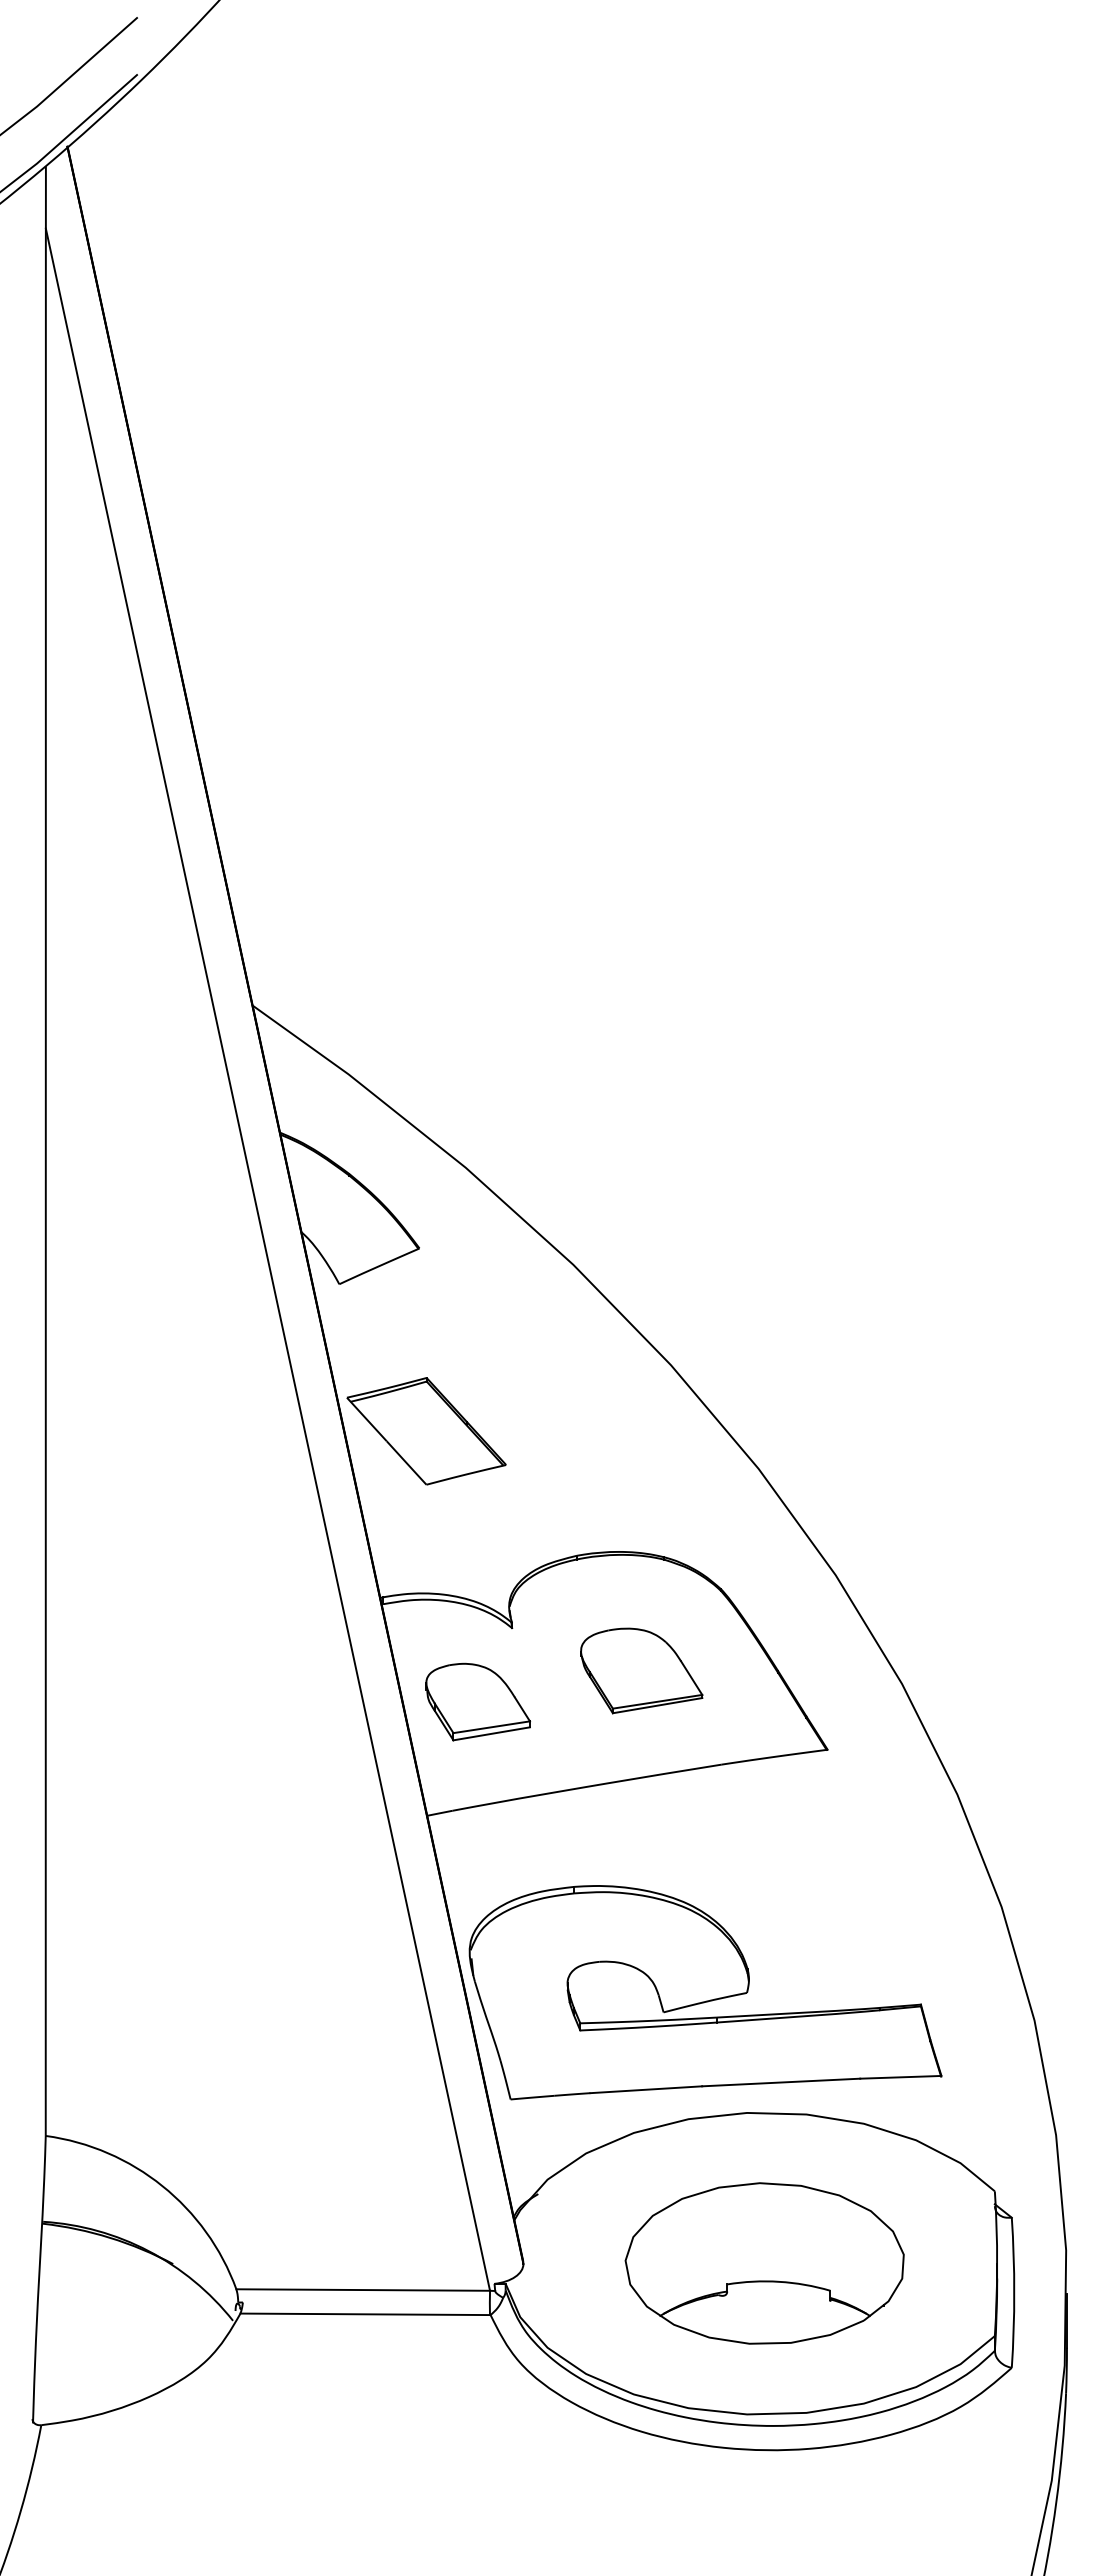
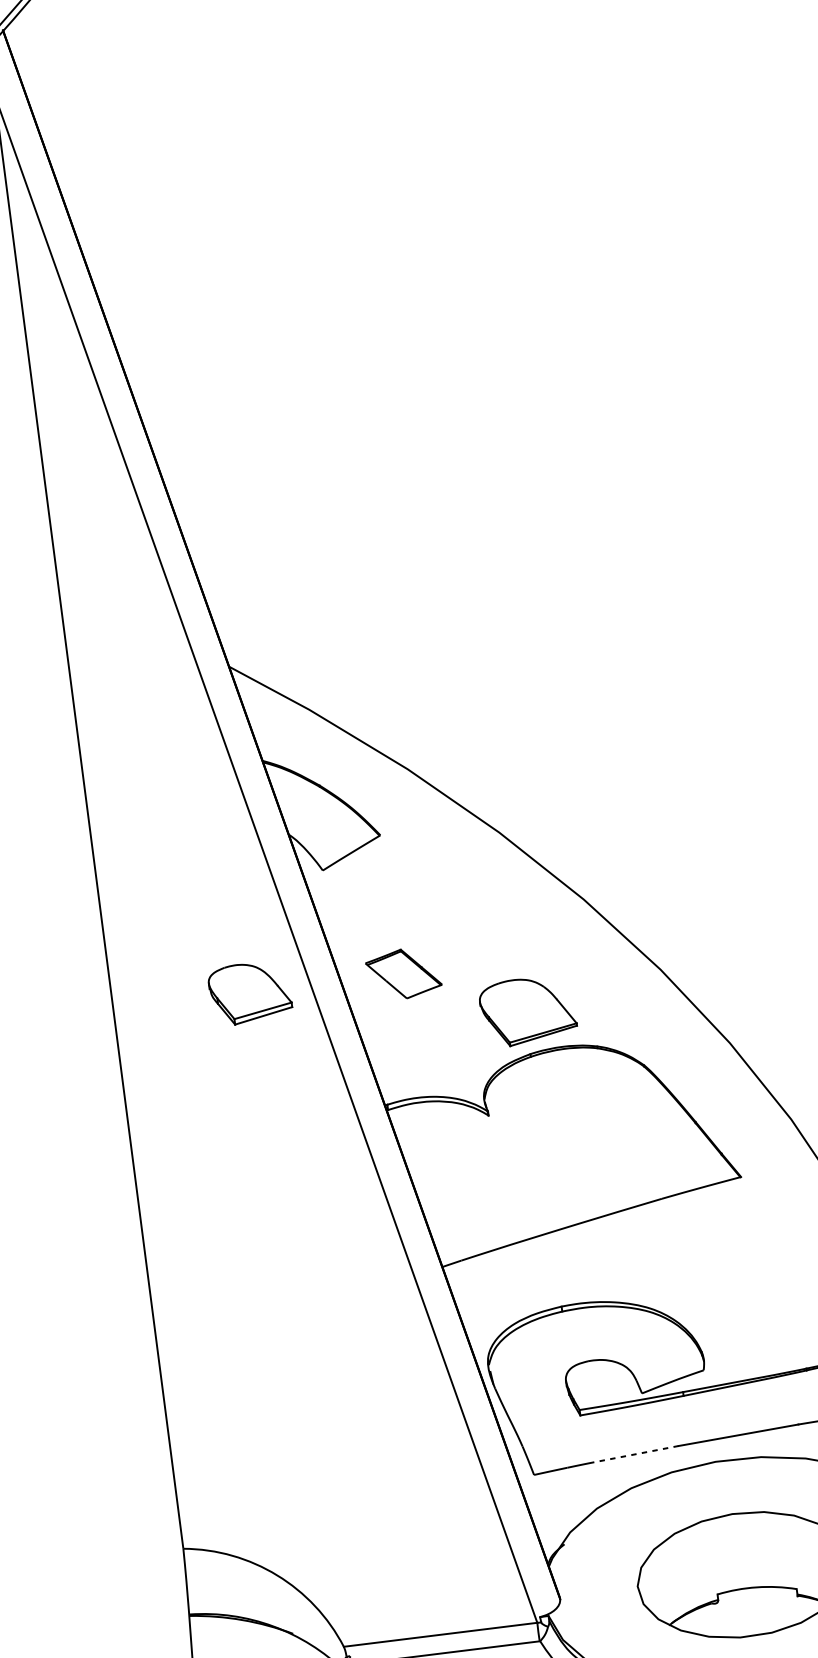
part: (426, 1431) -> (403, 974), size x0.6
part: (641, 1670) -> (527, 1010), moved
part: (477, 1701) -> (249, 992), moved
line: (646, 2089) -> (636, 1453), solid -> dashed

